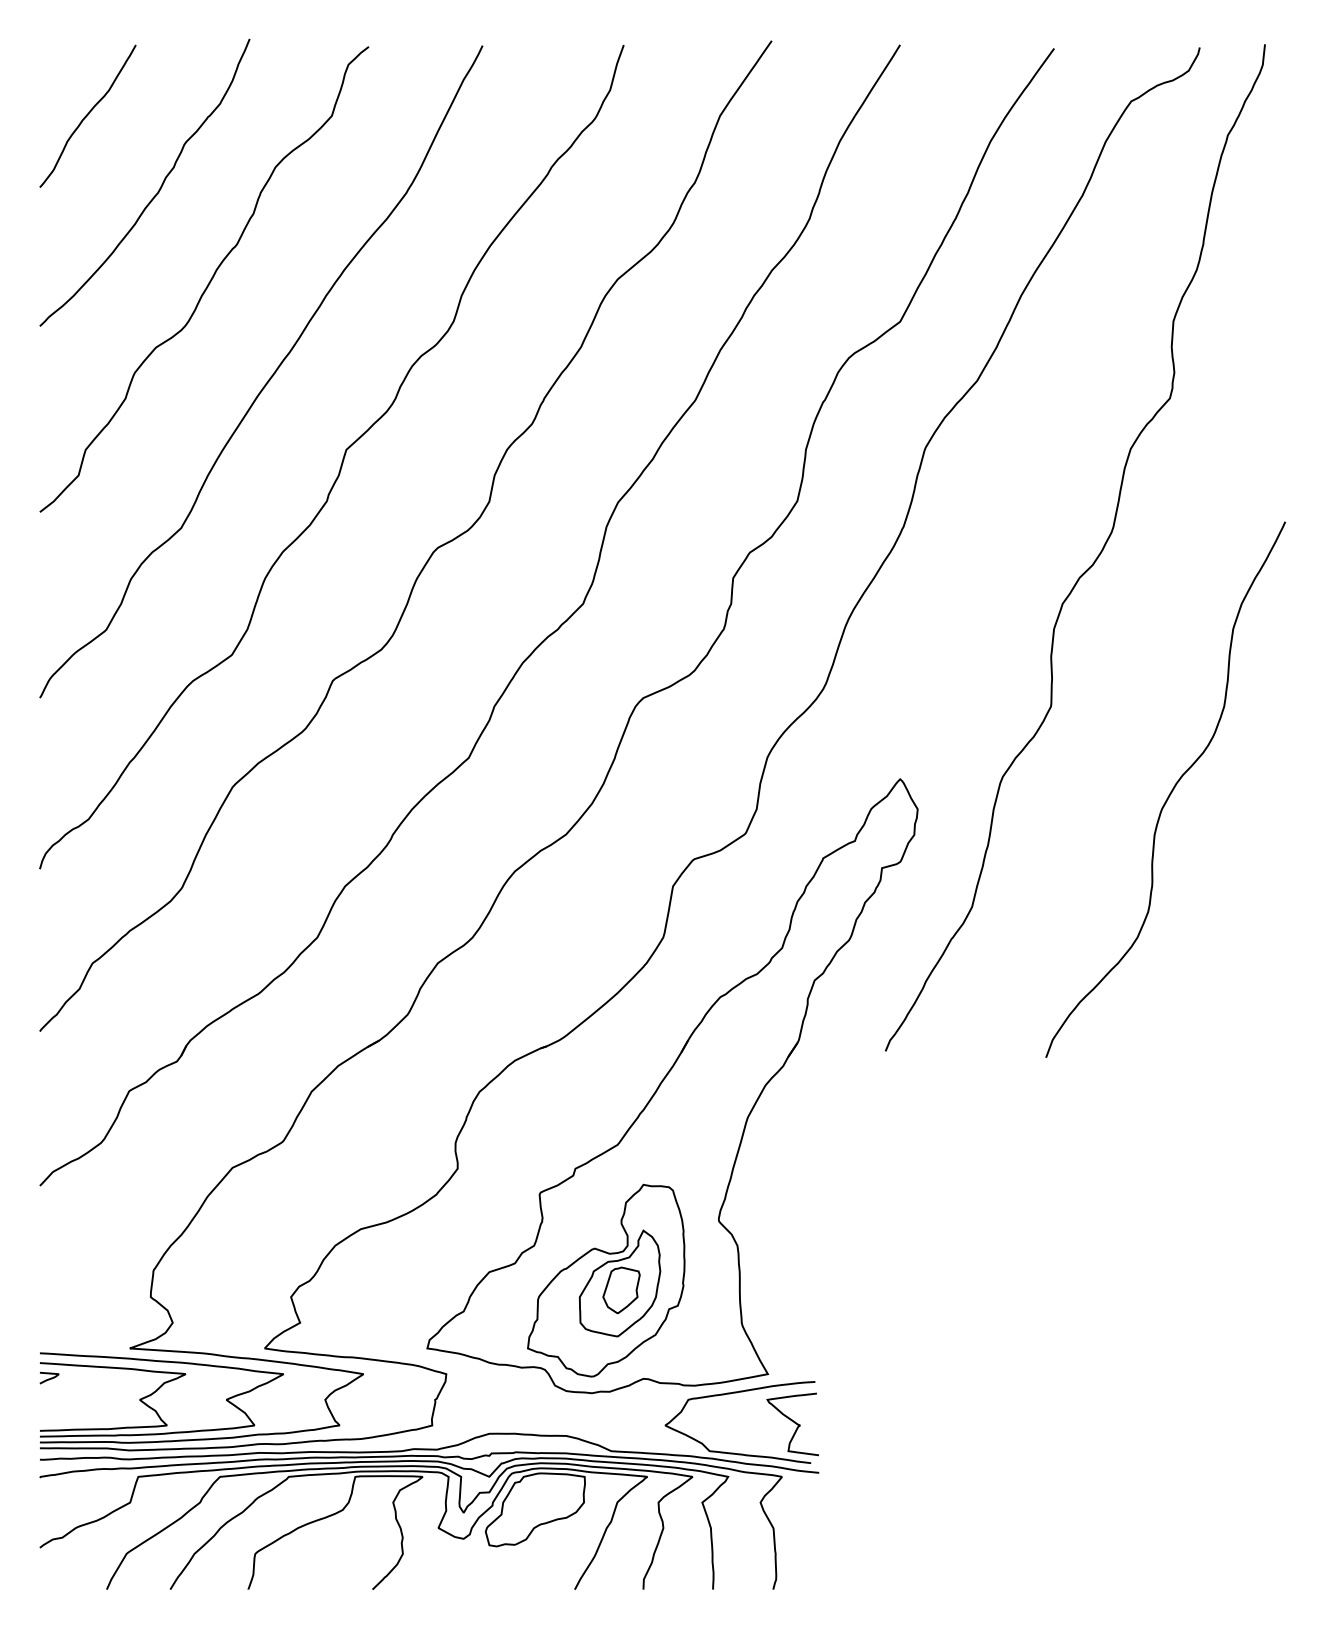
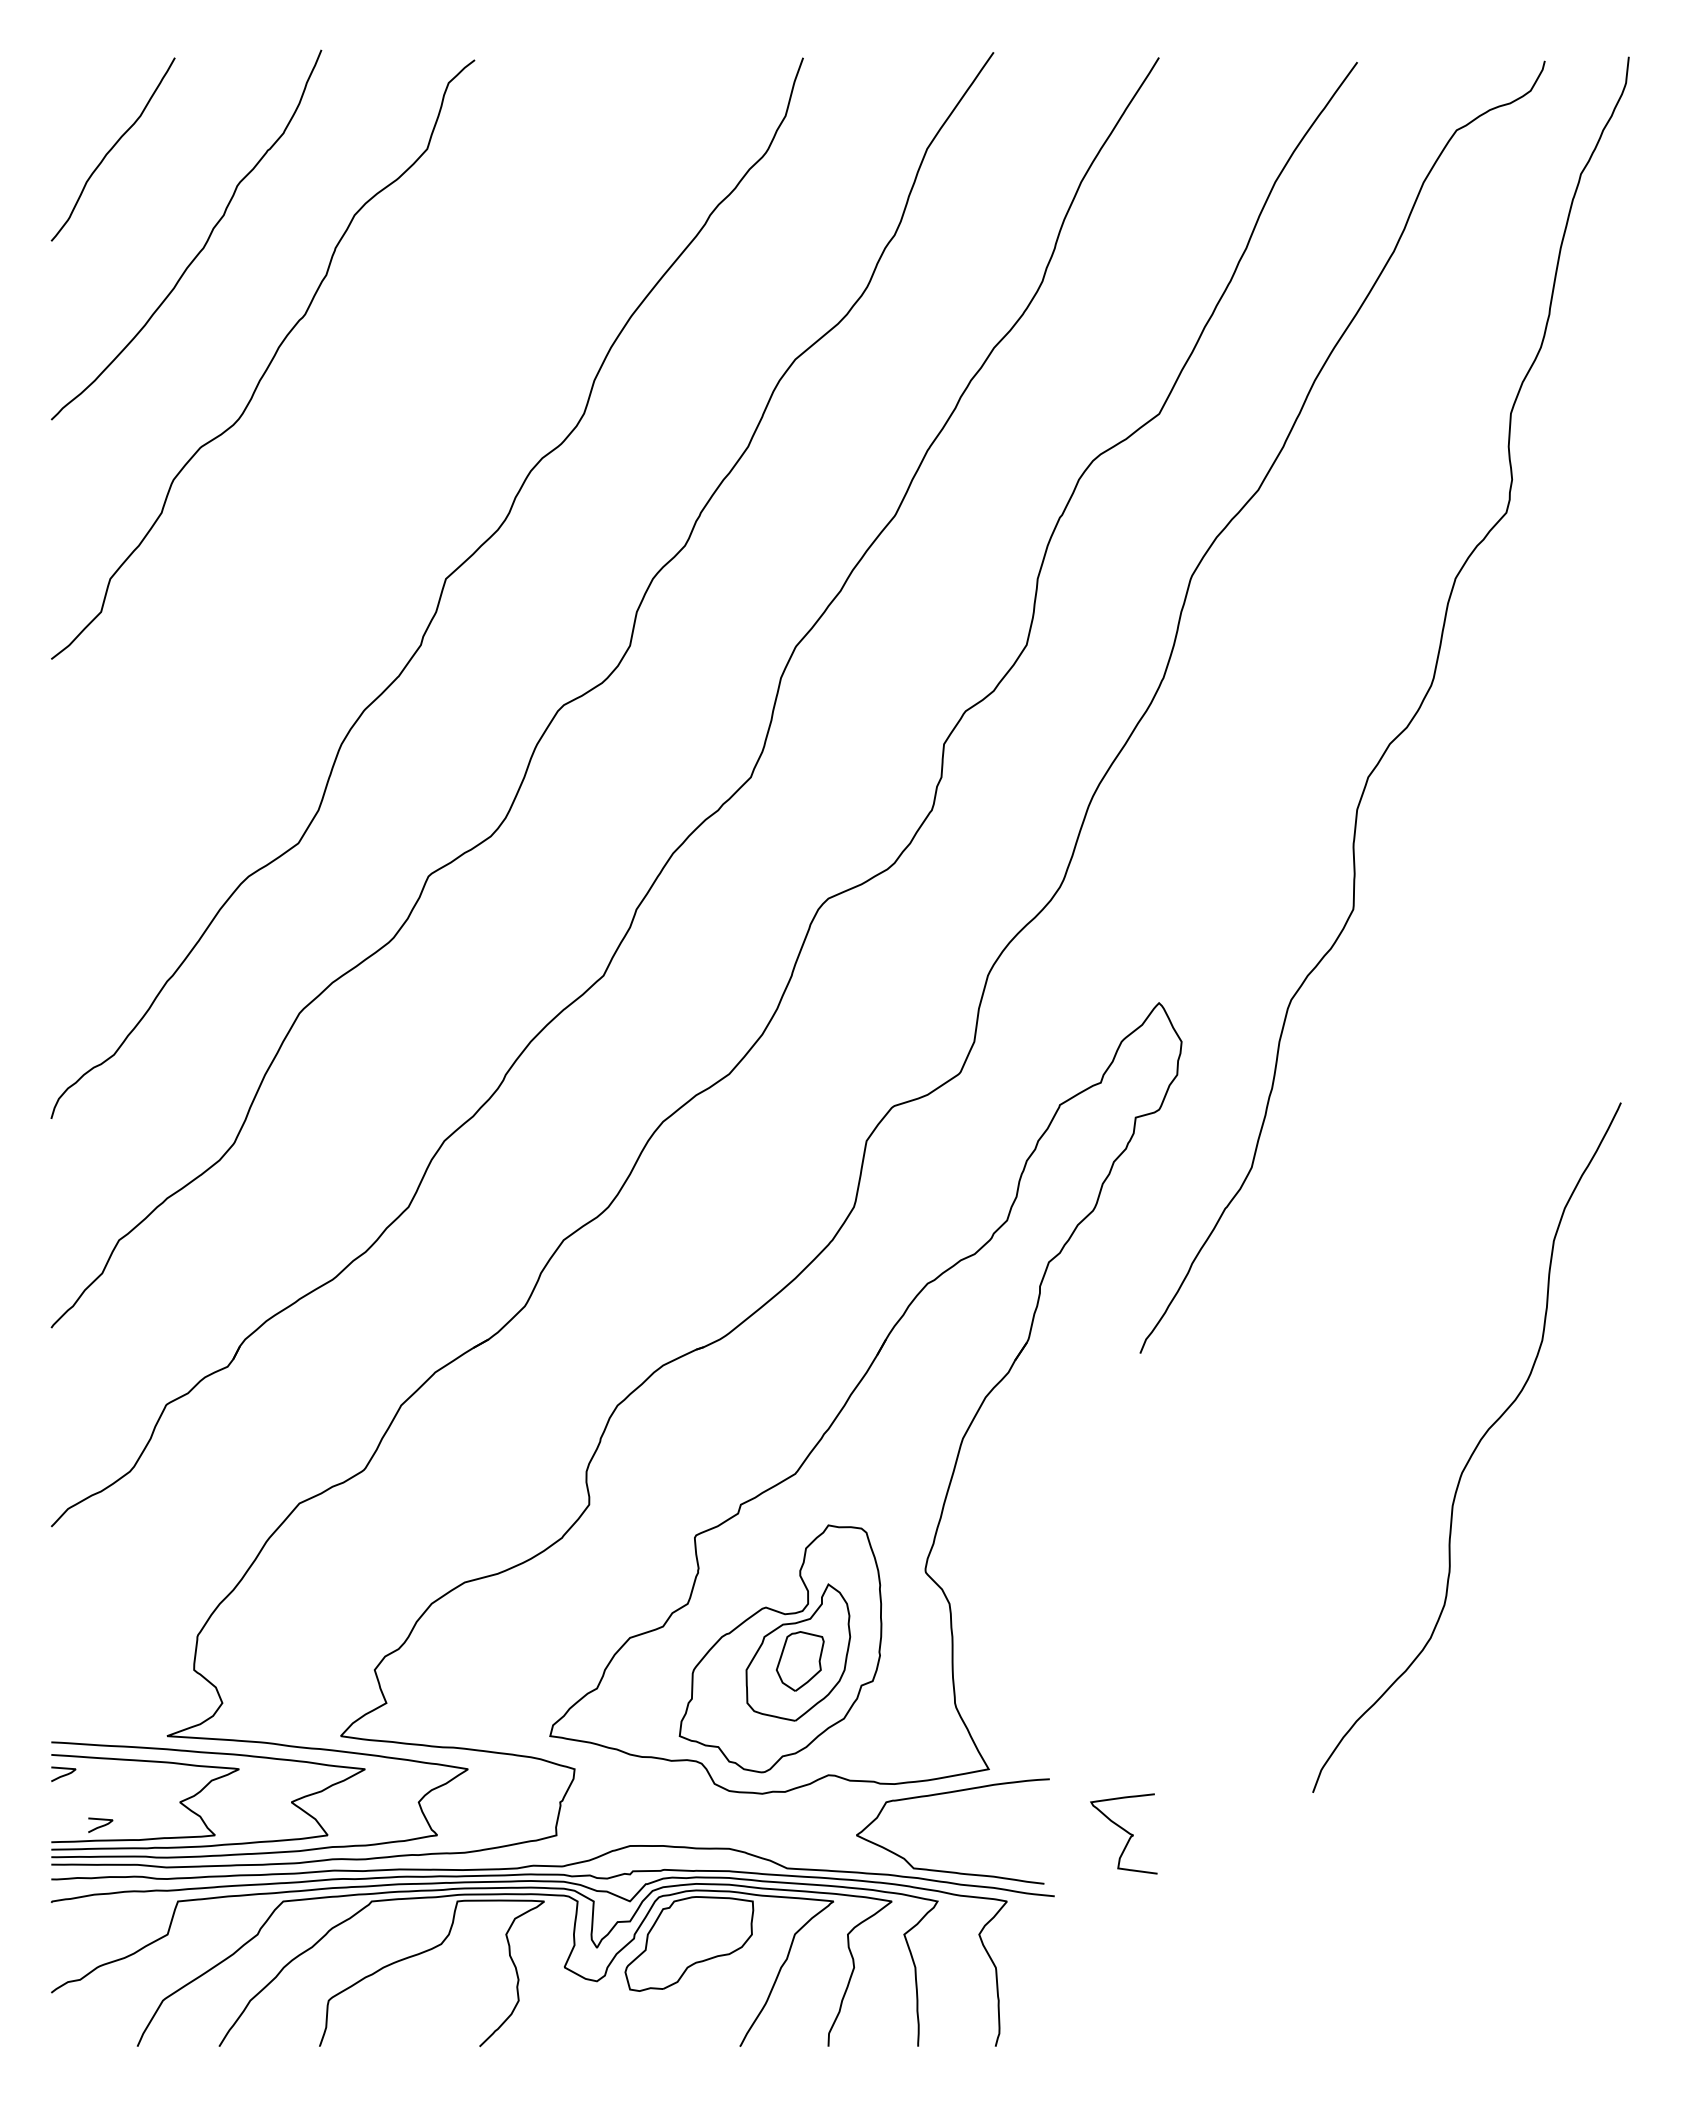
curve: (269, 378) -> (346, 487), removed
curve: (1170, 792) -> (1472, 1451), moved
curve: (78, 1417) -> (100, 1825), added
curve: (793, 1422) -> (1124, 1831), moved

